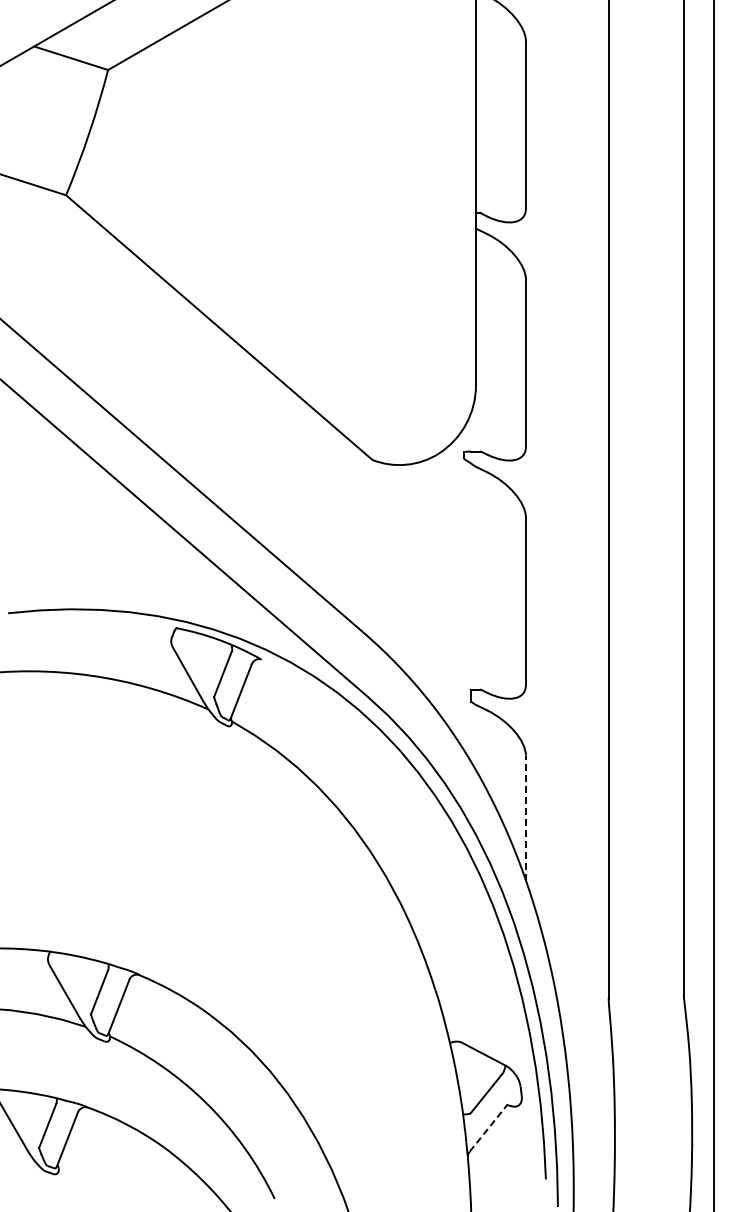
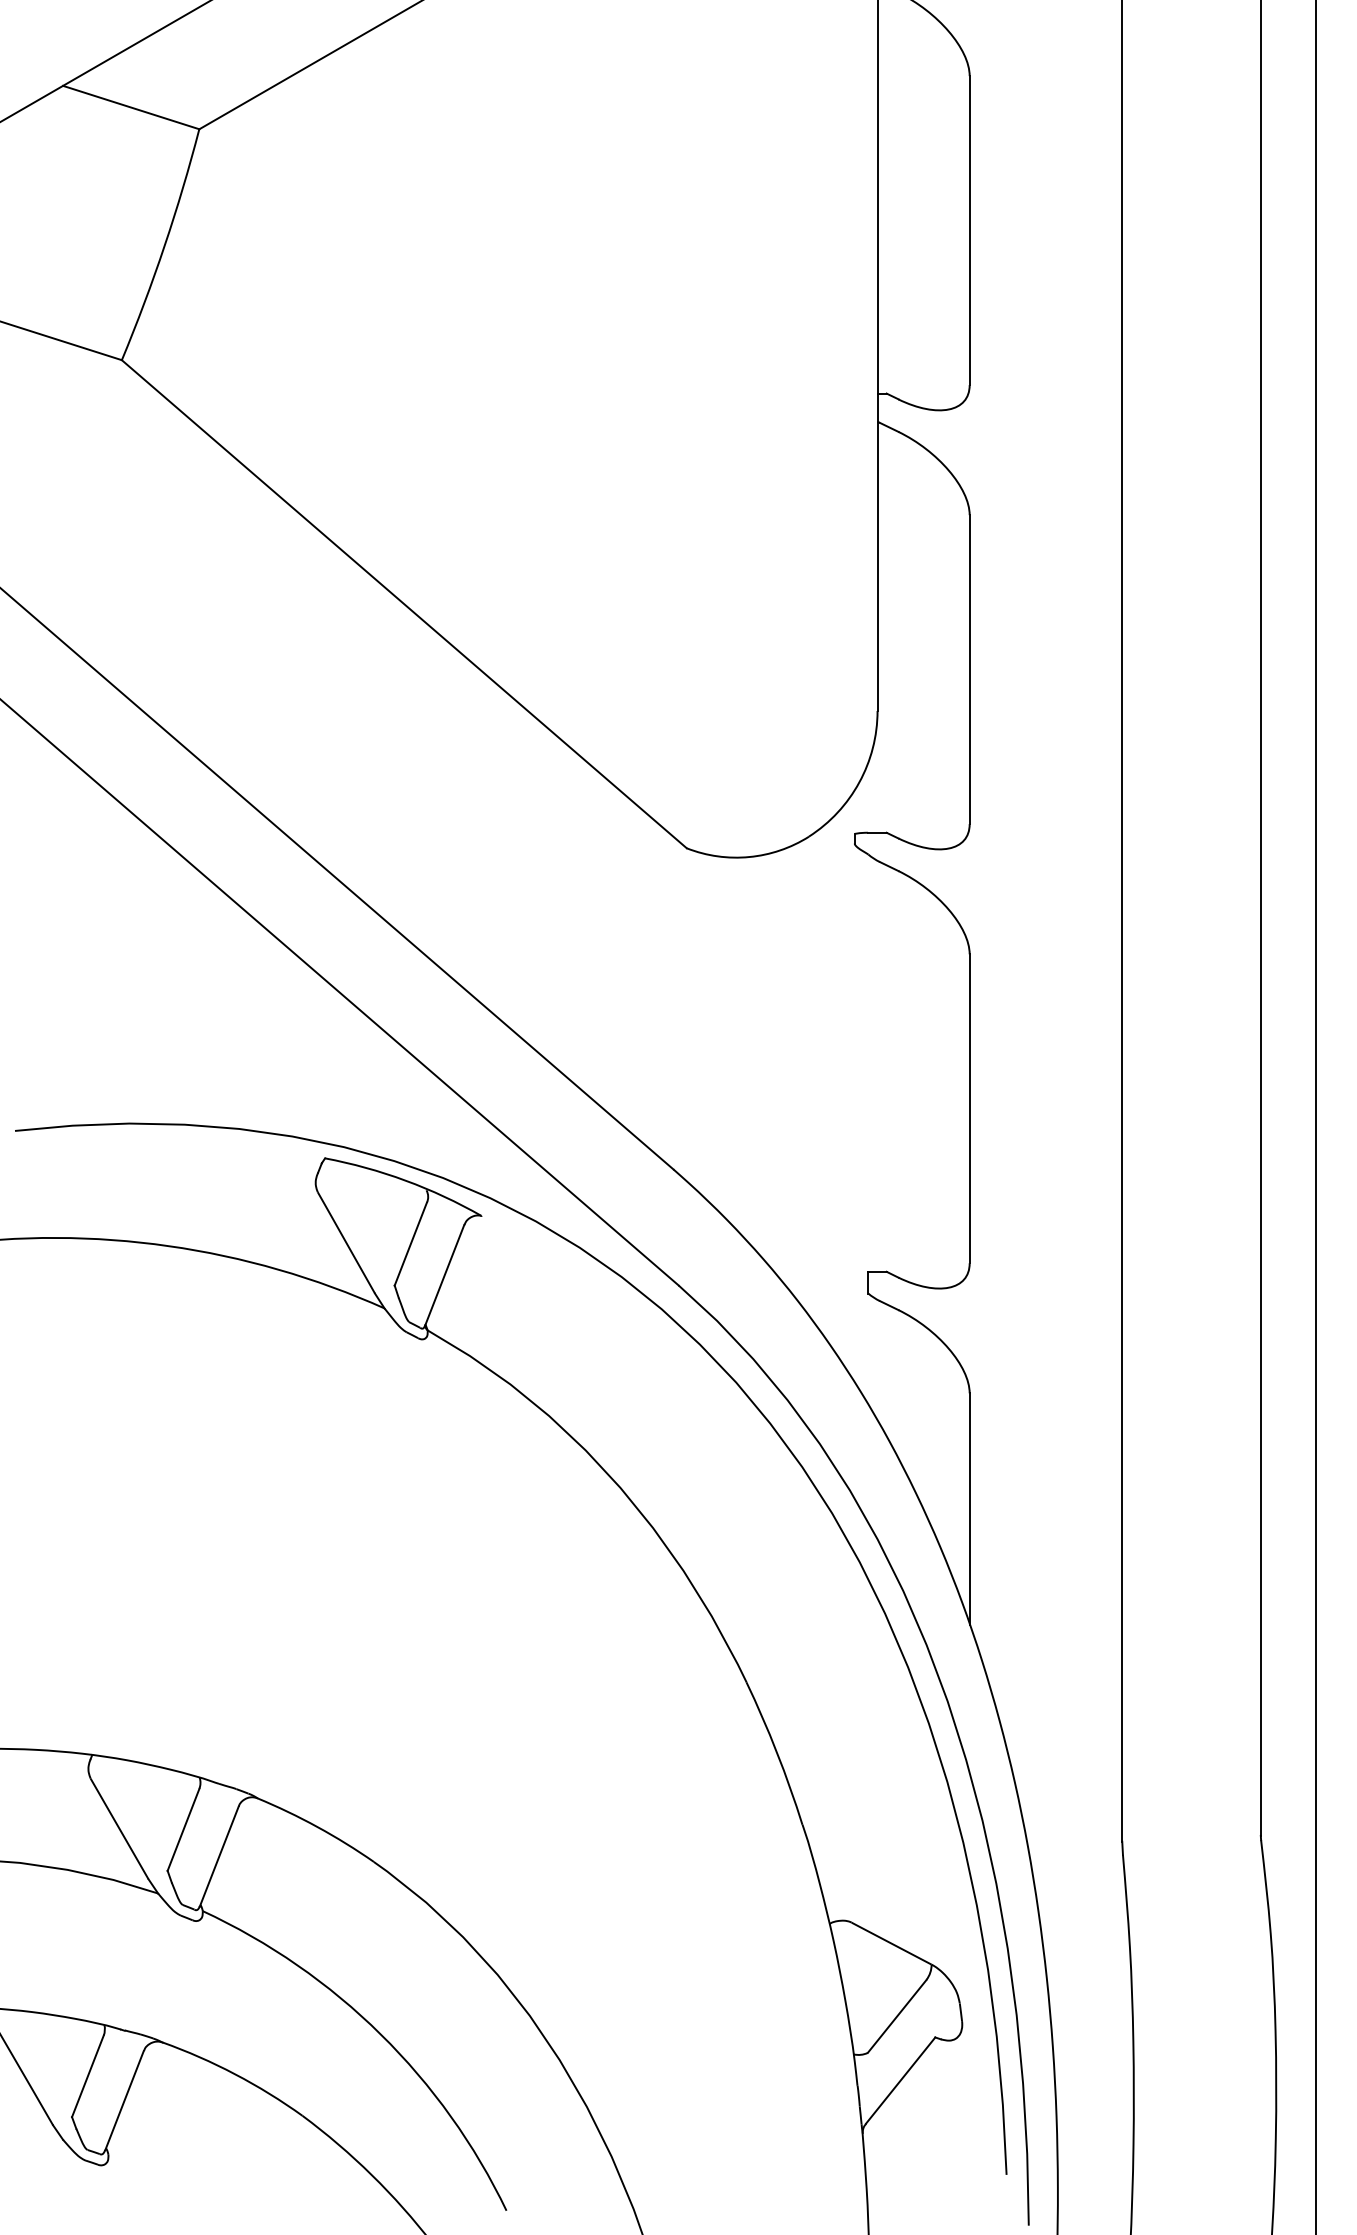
line: (525, 818) -> (968, 1509), dashed -> solid
line: (488, 1128) -> (900, 2080), dashed -> solid

